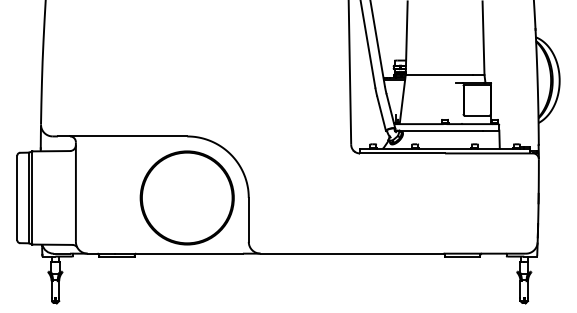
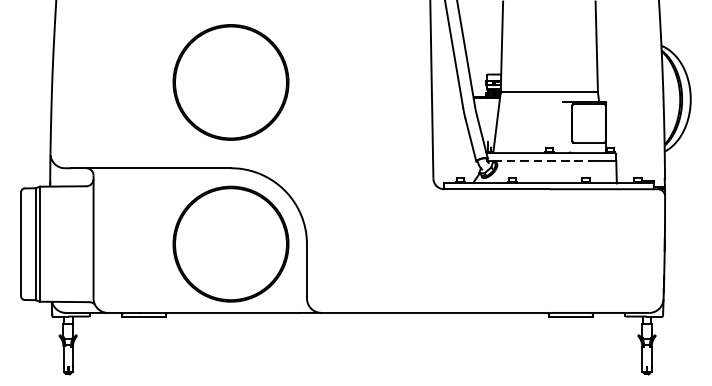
circle: (186, 66) -> (230, 81), added
line: (439, 130) -> (542, 160), solid -> dashed

